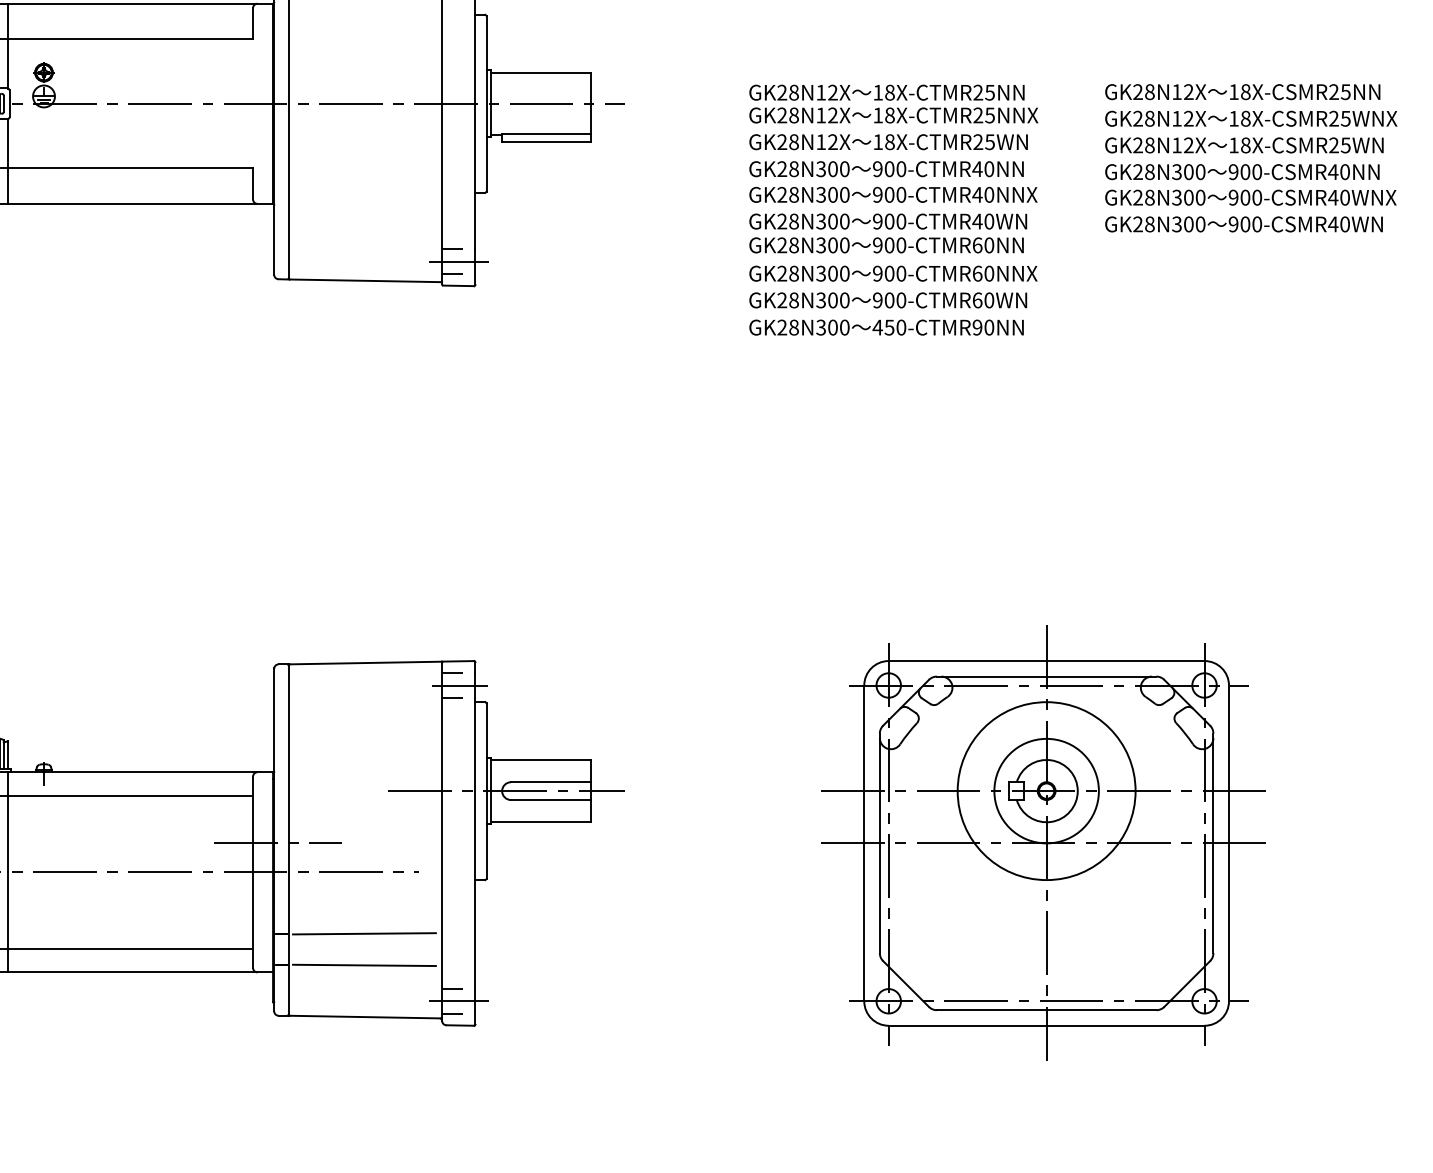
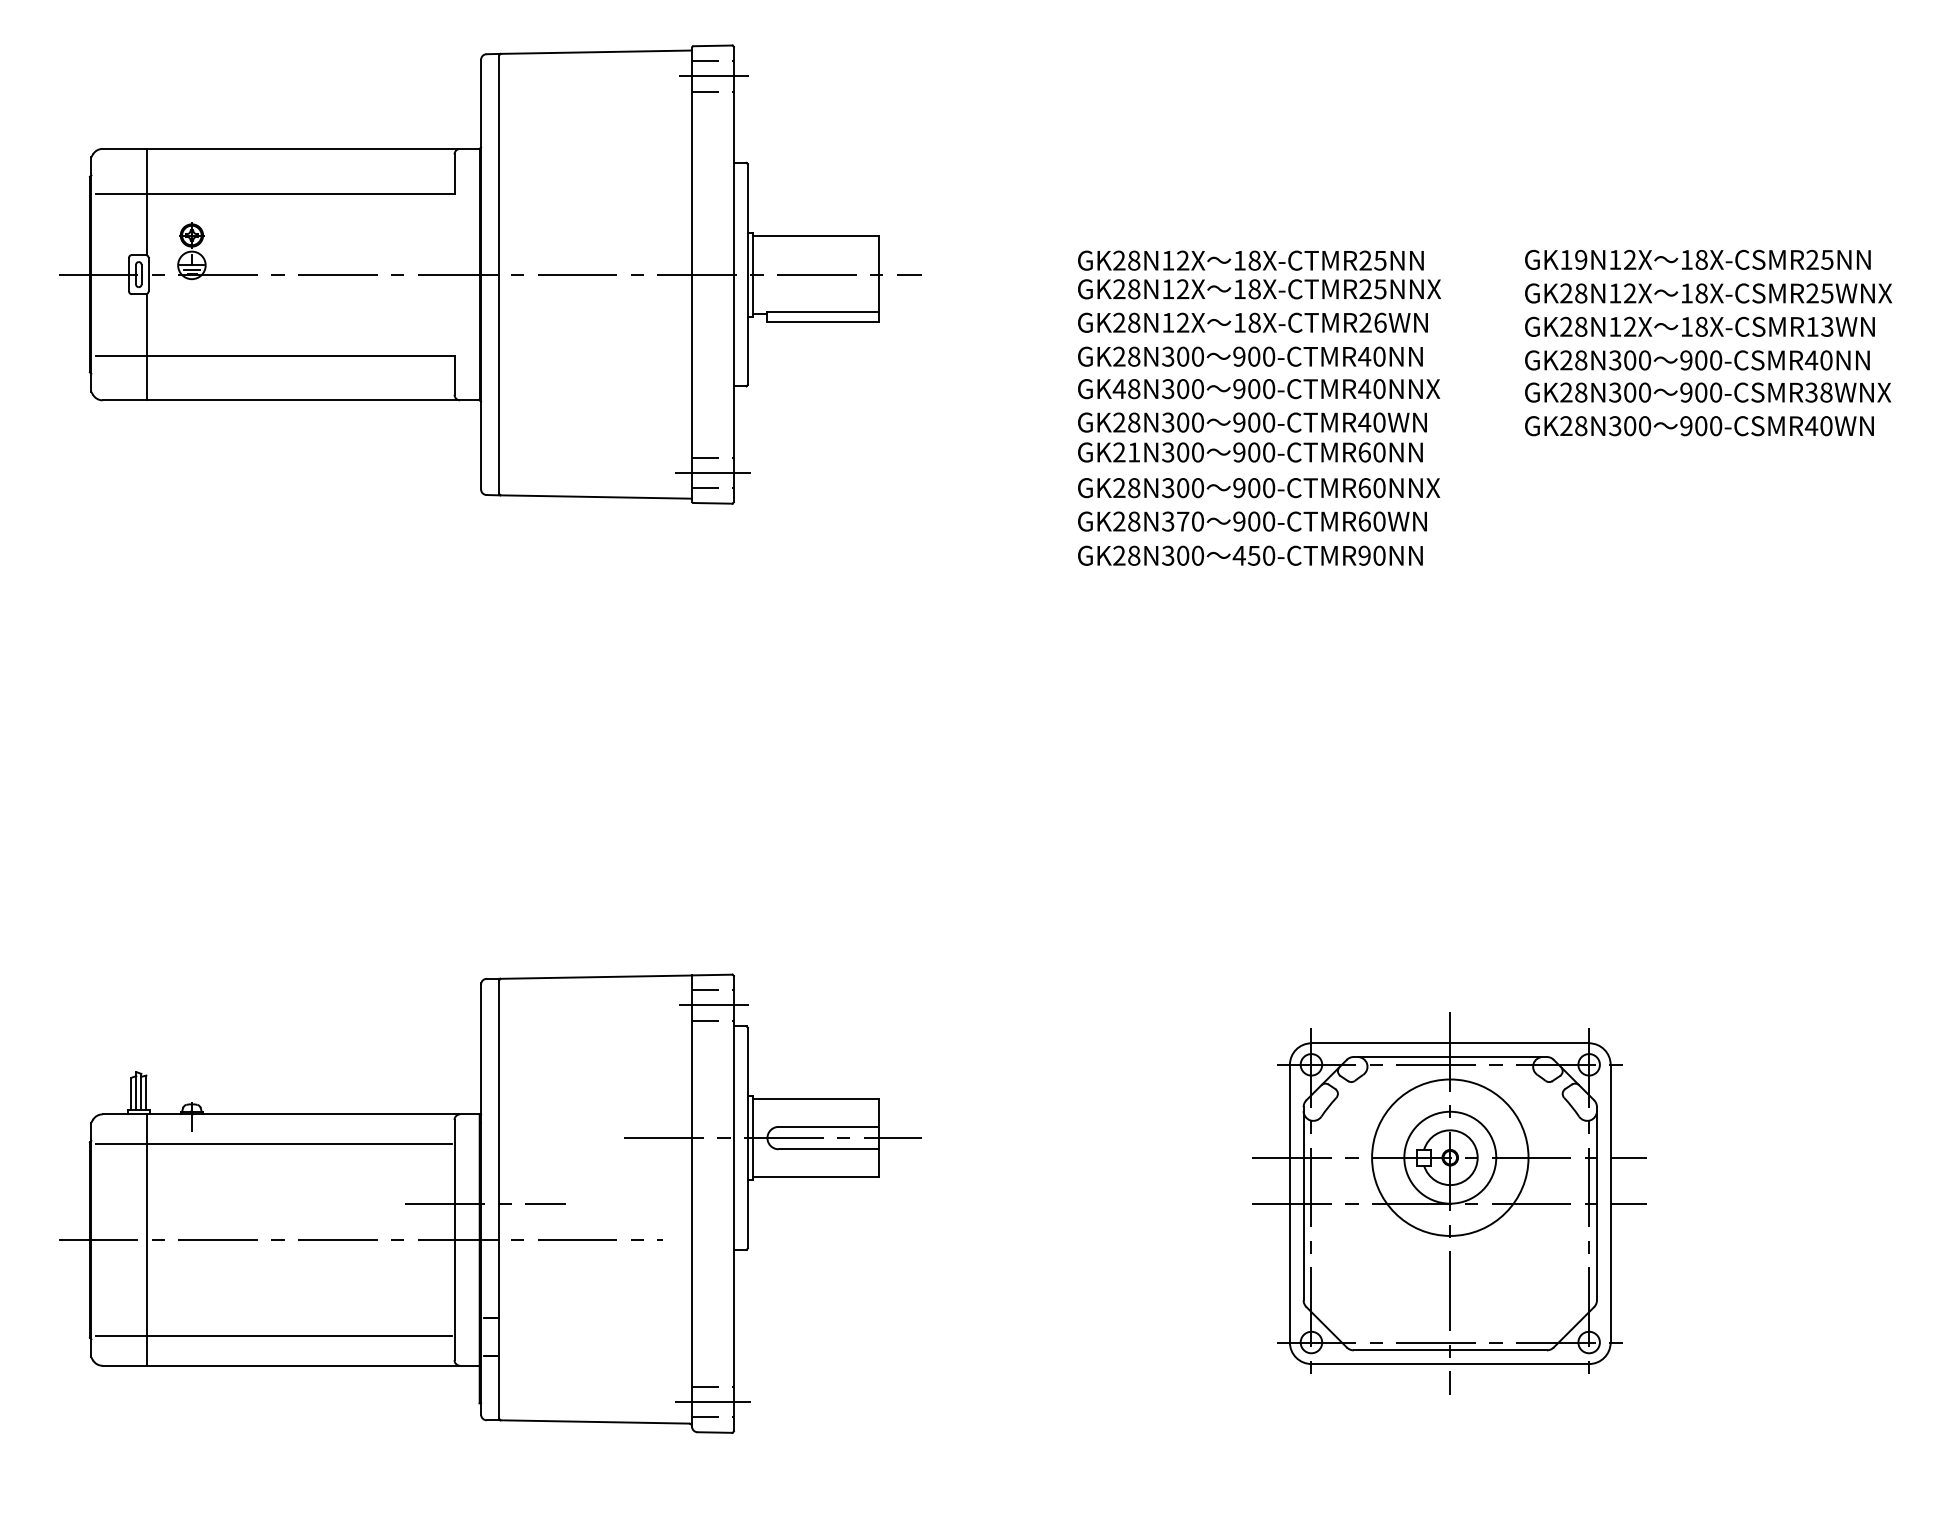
text: (1143, 91) -> (1573, 259), GK28N12X -> GK19N12X
text: (990, 141) -> (1380, 322), 18X-CTMR25WN -> 18X-CTMR26WN
text: (1339, 145) -> (1819, 326), 18X-CSMR25WN -> 18X-CSMR13WN
text: (781, 194) -> (1118, 388), GK28N300 -> GK48N300
text: (1338, 197) -> (1818, 392), 900-CSMR40WNX -> 900-CSMR38WNX
text: (794, 245) -> (1134, 452), GK28N300 -> GK21N300
text: (833, 300) -> (1183, 521), GK28N300 -> GK28N370
part: (1043, 843) -> (1447, 1203), size x0.7
line: (364, 933) -> (594, 1317), removed
line: (364, 964) -> (594, 1356), removed

